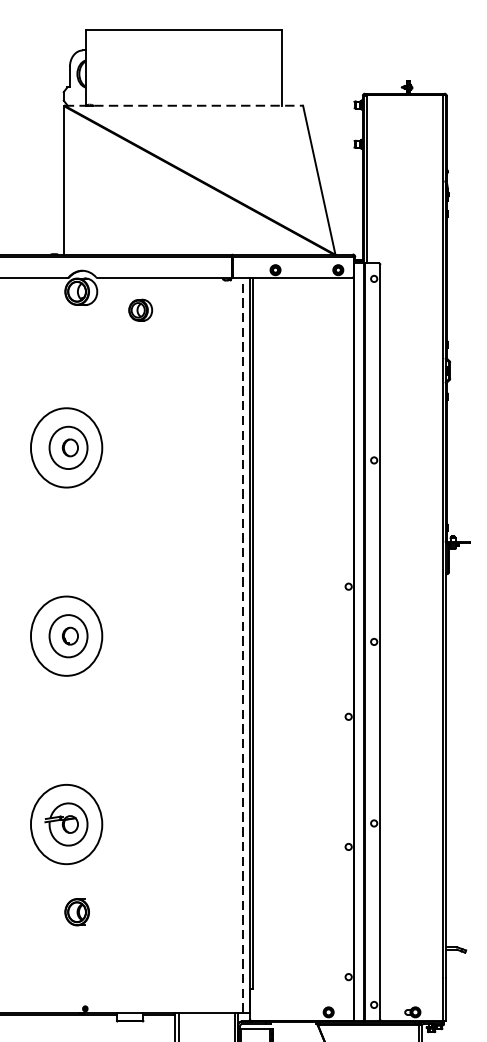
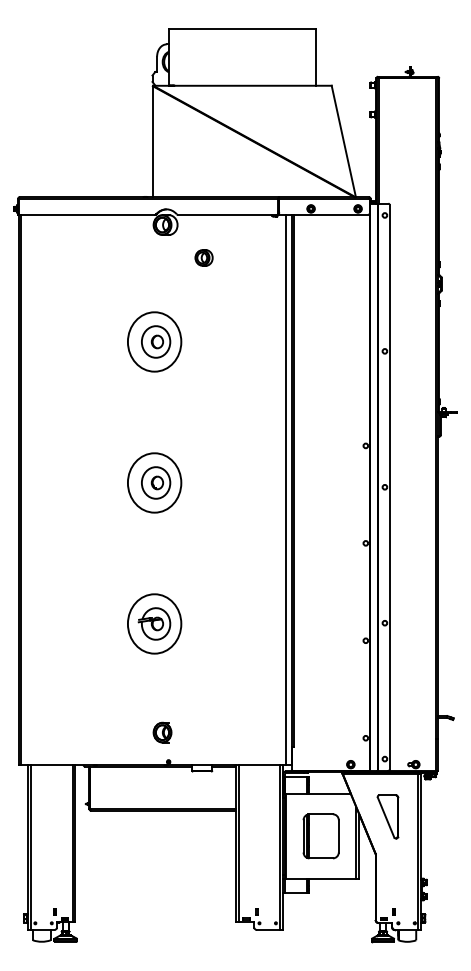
line: (183, 105) -> (242, 85), dashed -> solid
part: (139, 309) -> (203, 257), moved
line: (242, 644) -> (286, 489), dashed -> solid
part: (77, 912) -> (162, 732), moved

